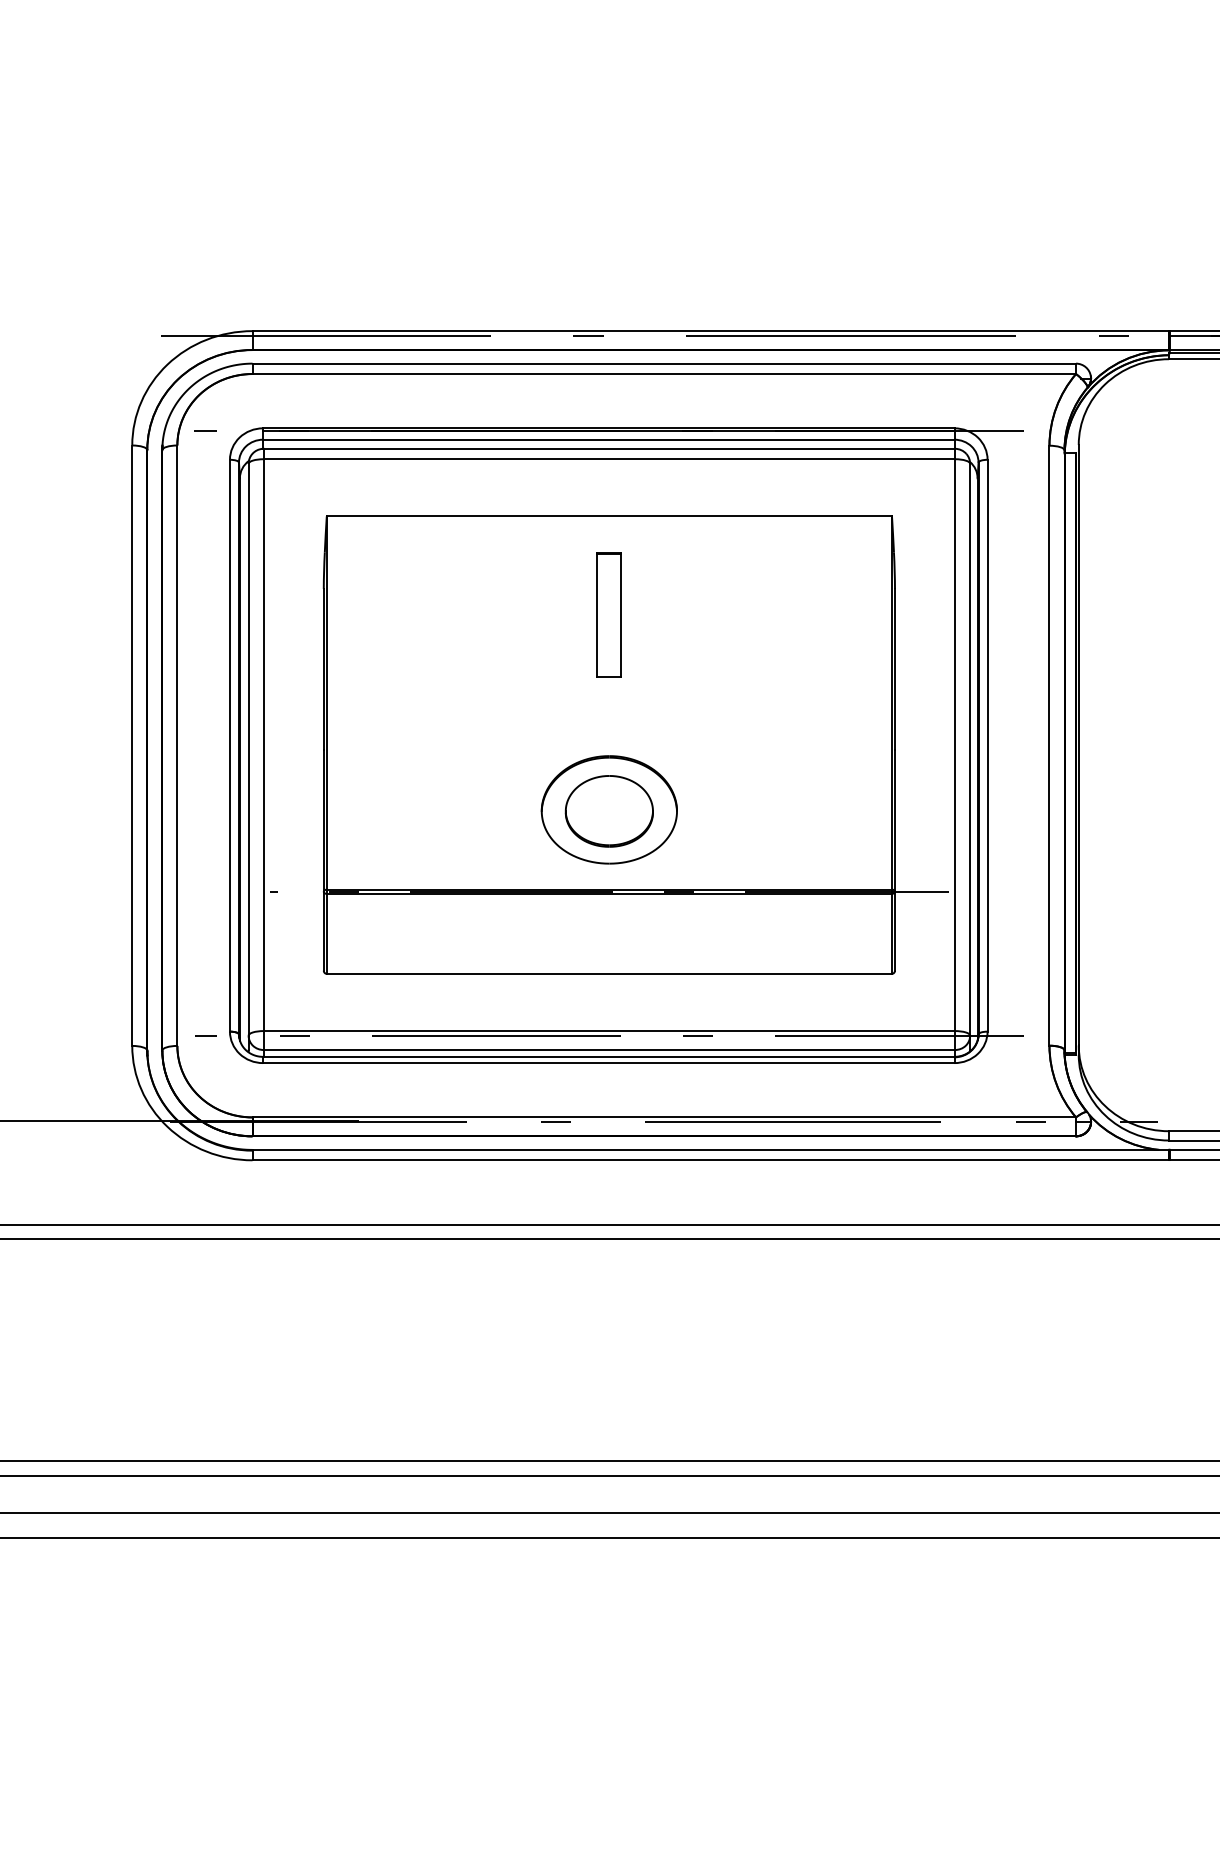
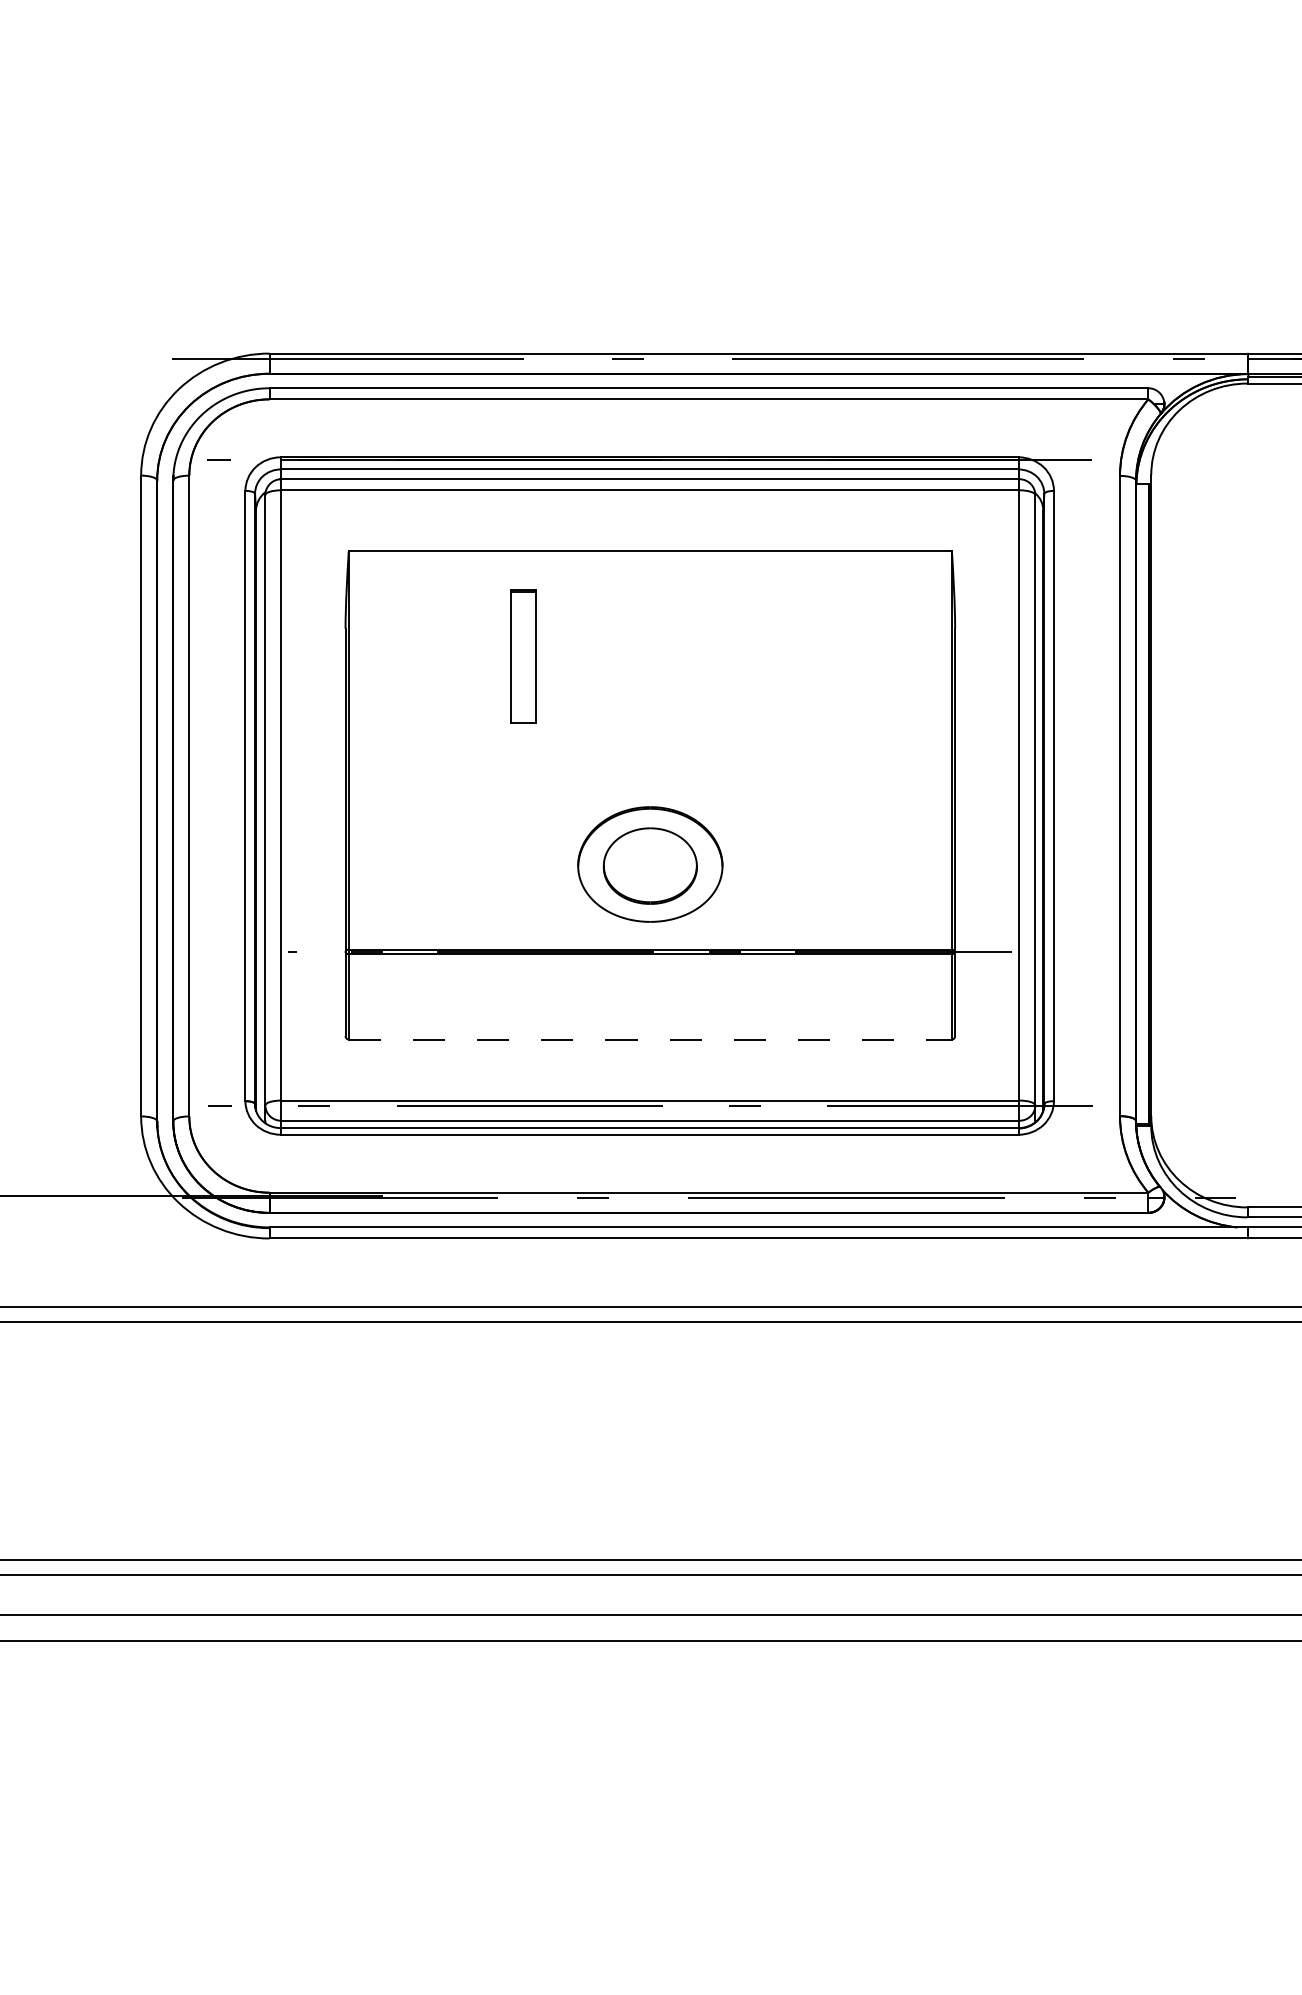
part: (608, 614) -> (522, 655), moved
line: (609, 973) -> (650, 1039), solid -> dashed

